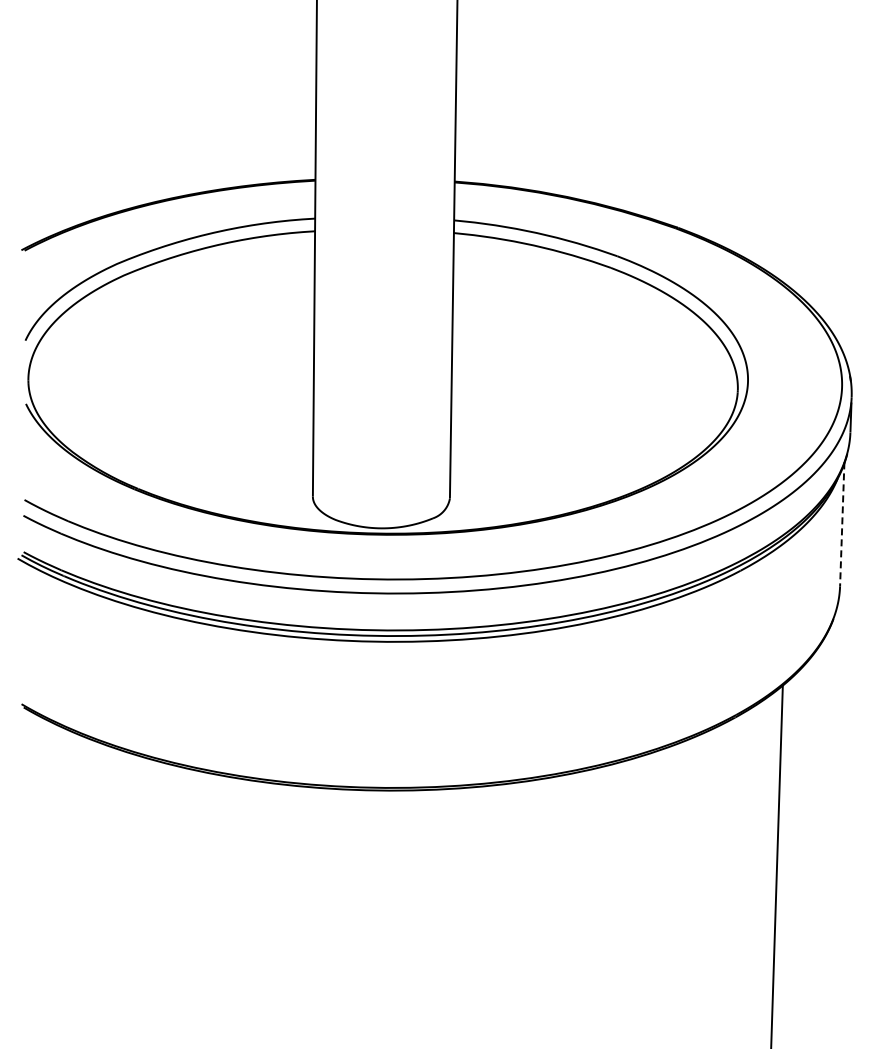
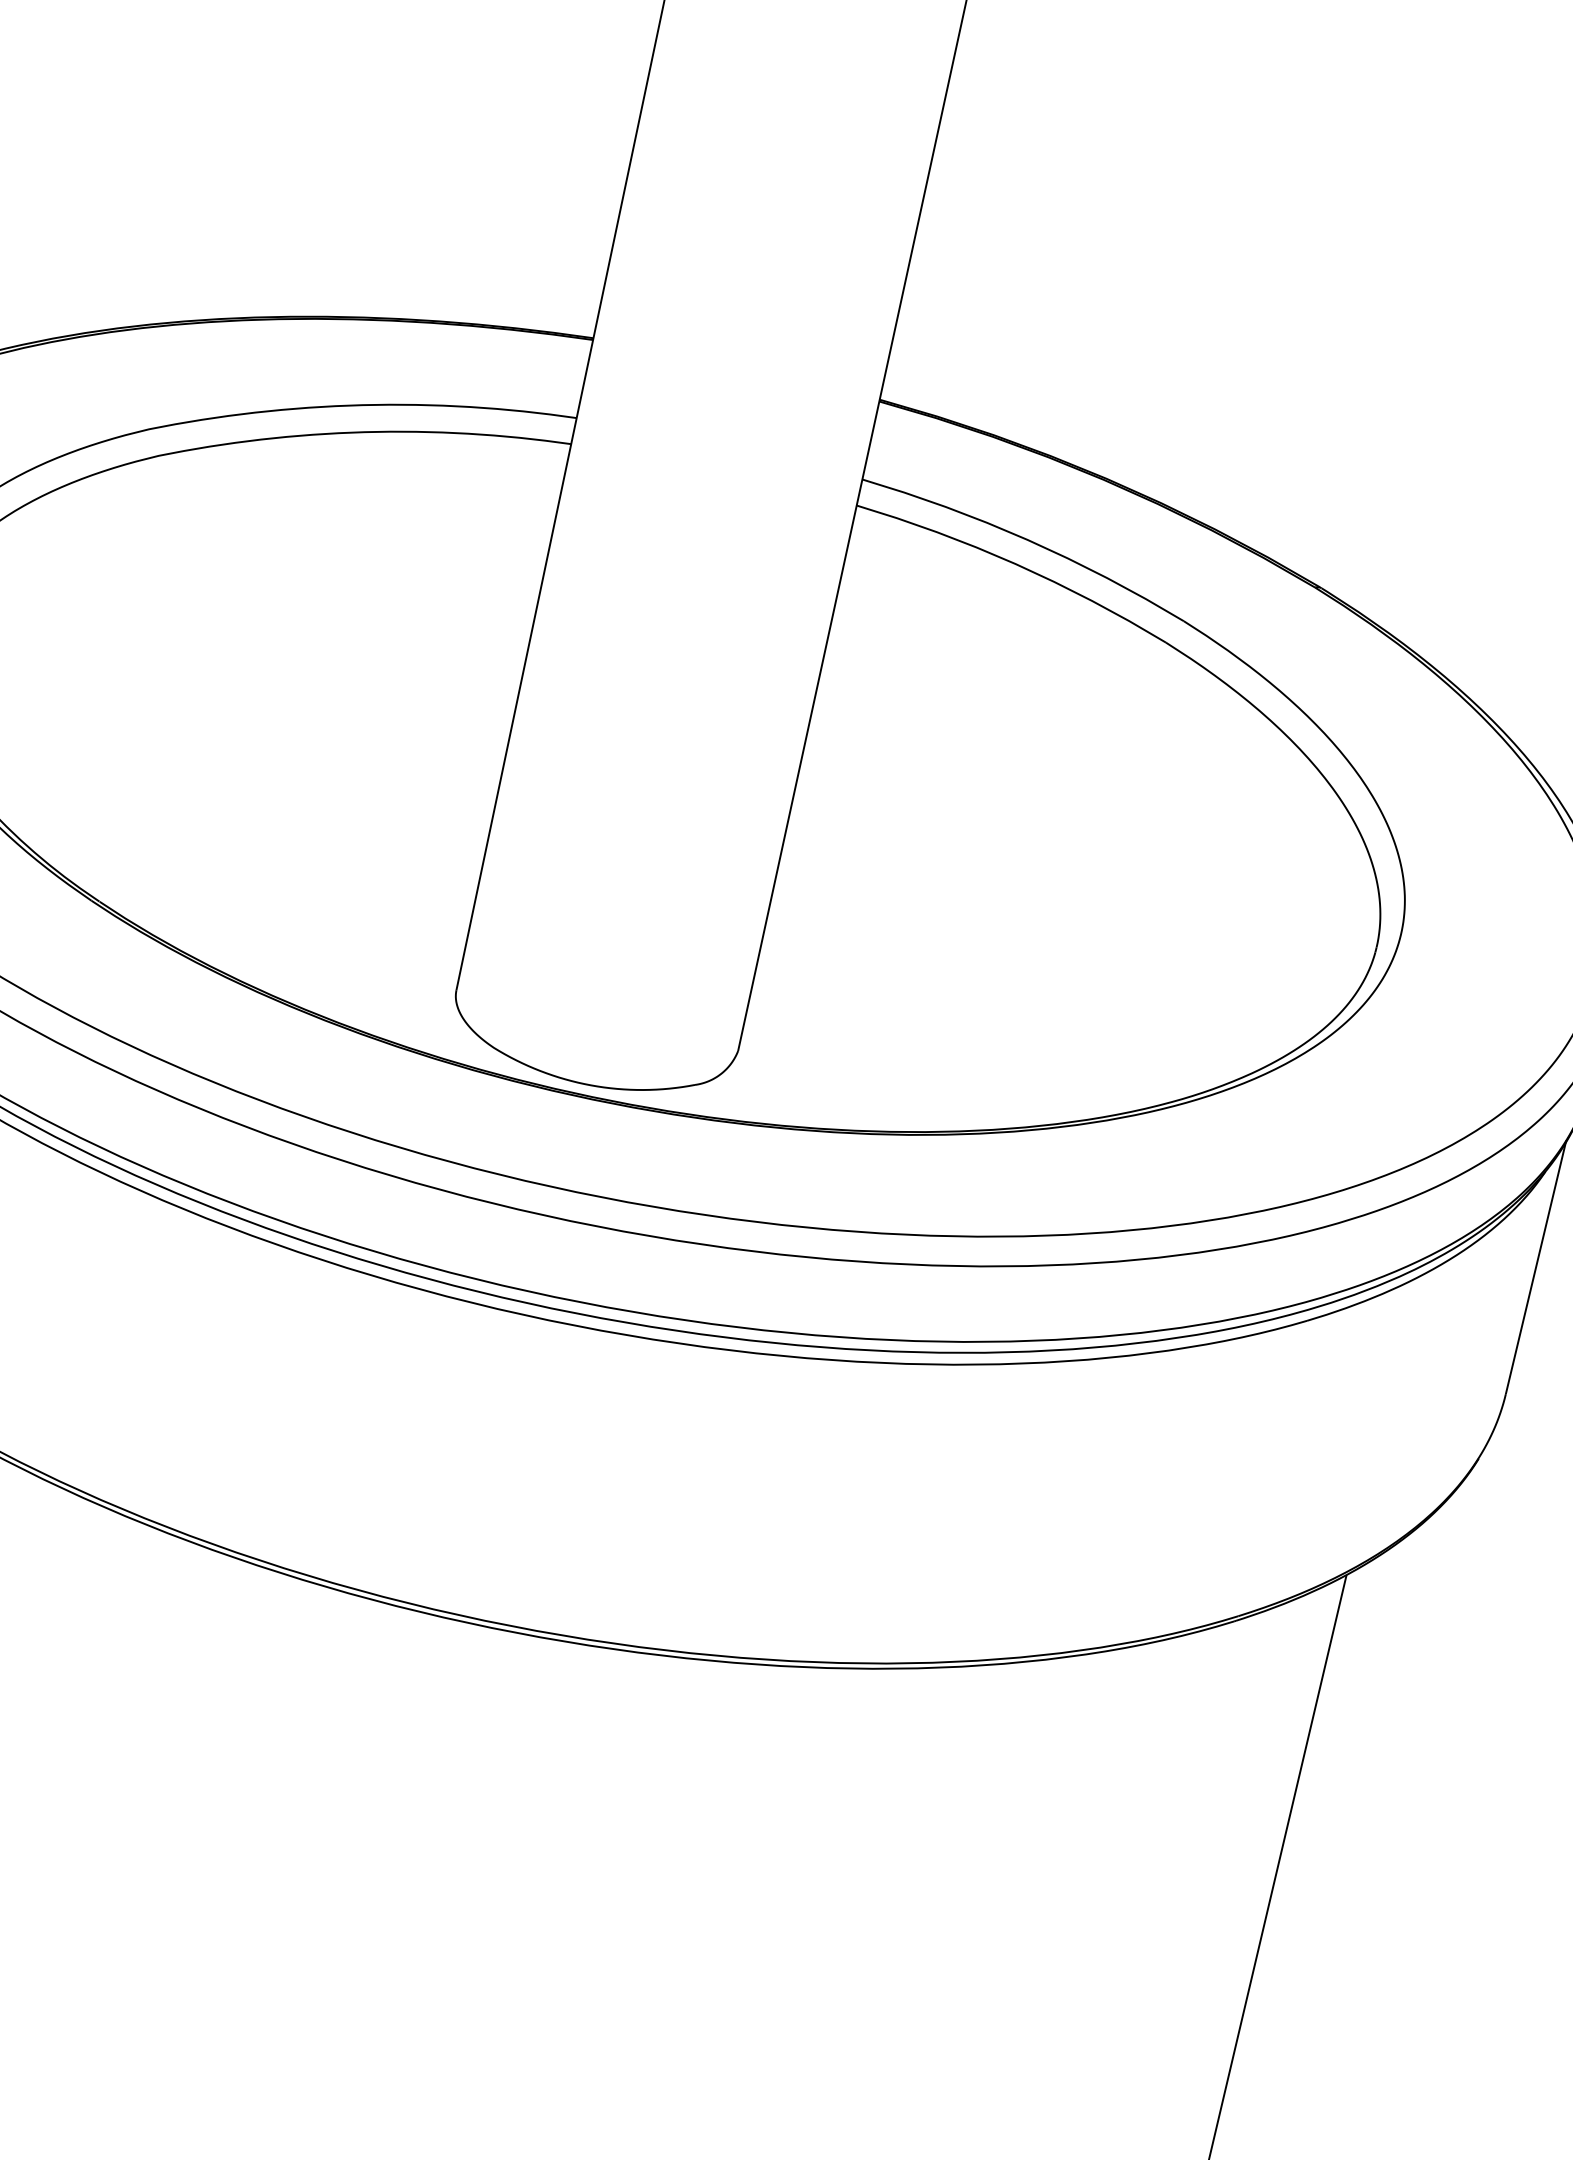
line: (842, 524) -> (1536, 1267), dashed -> solid

